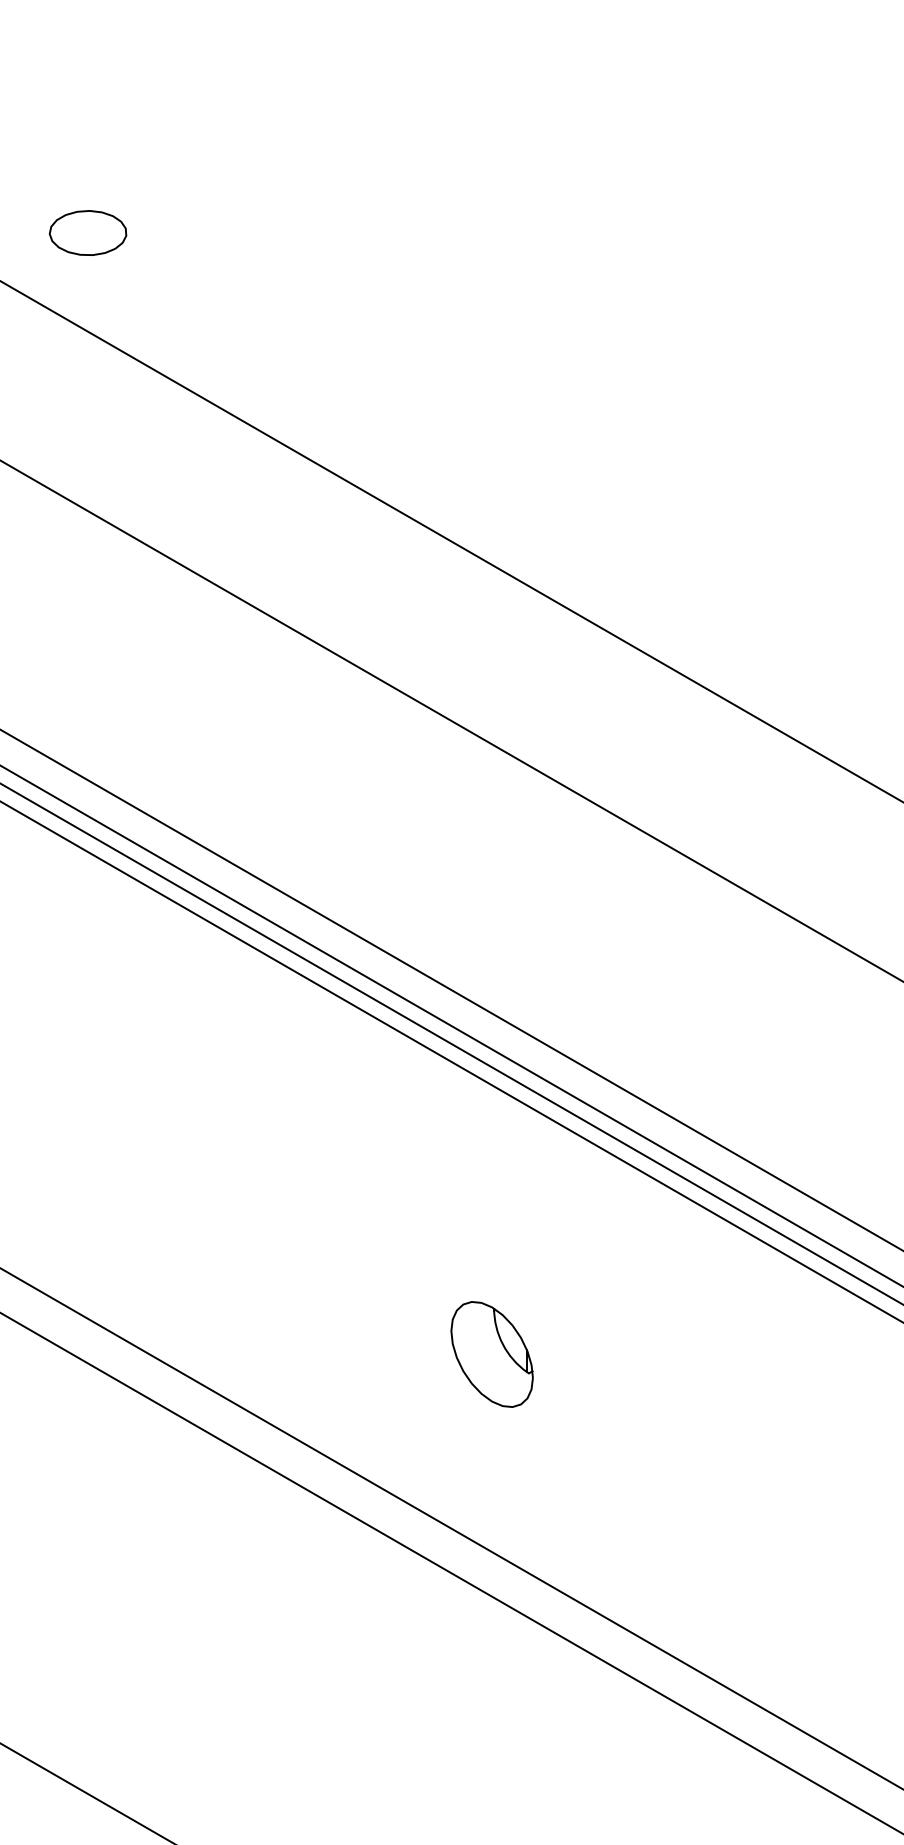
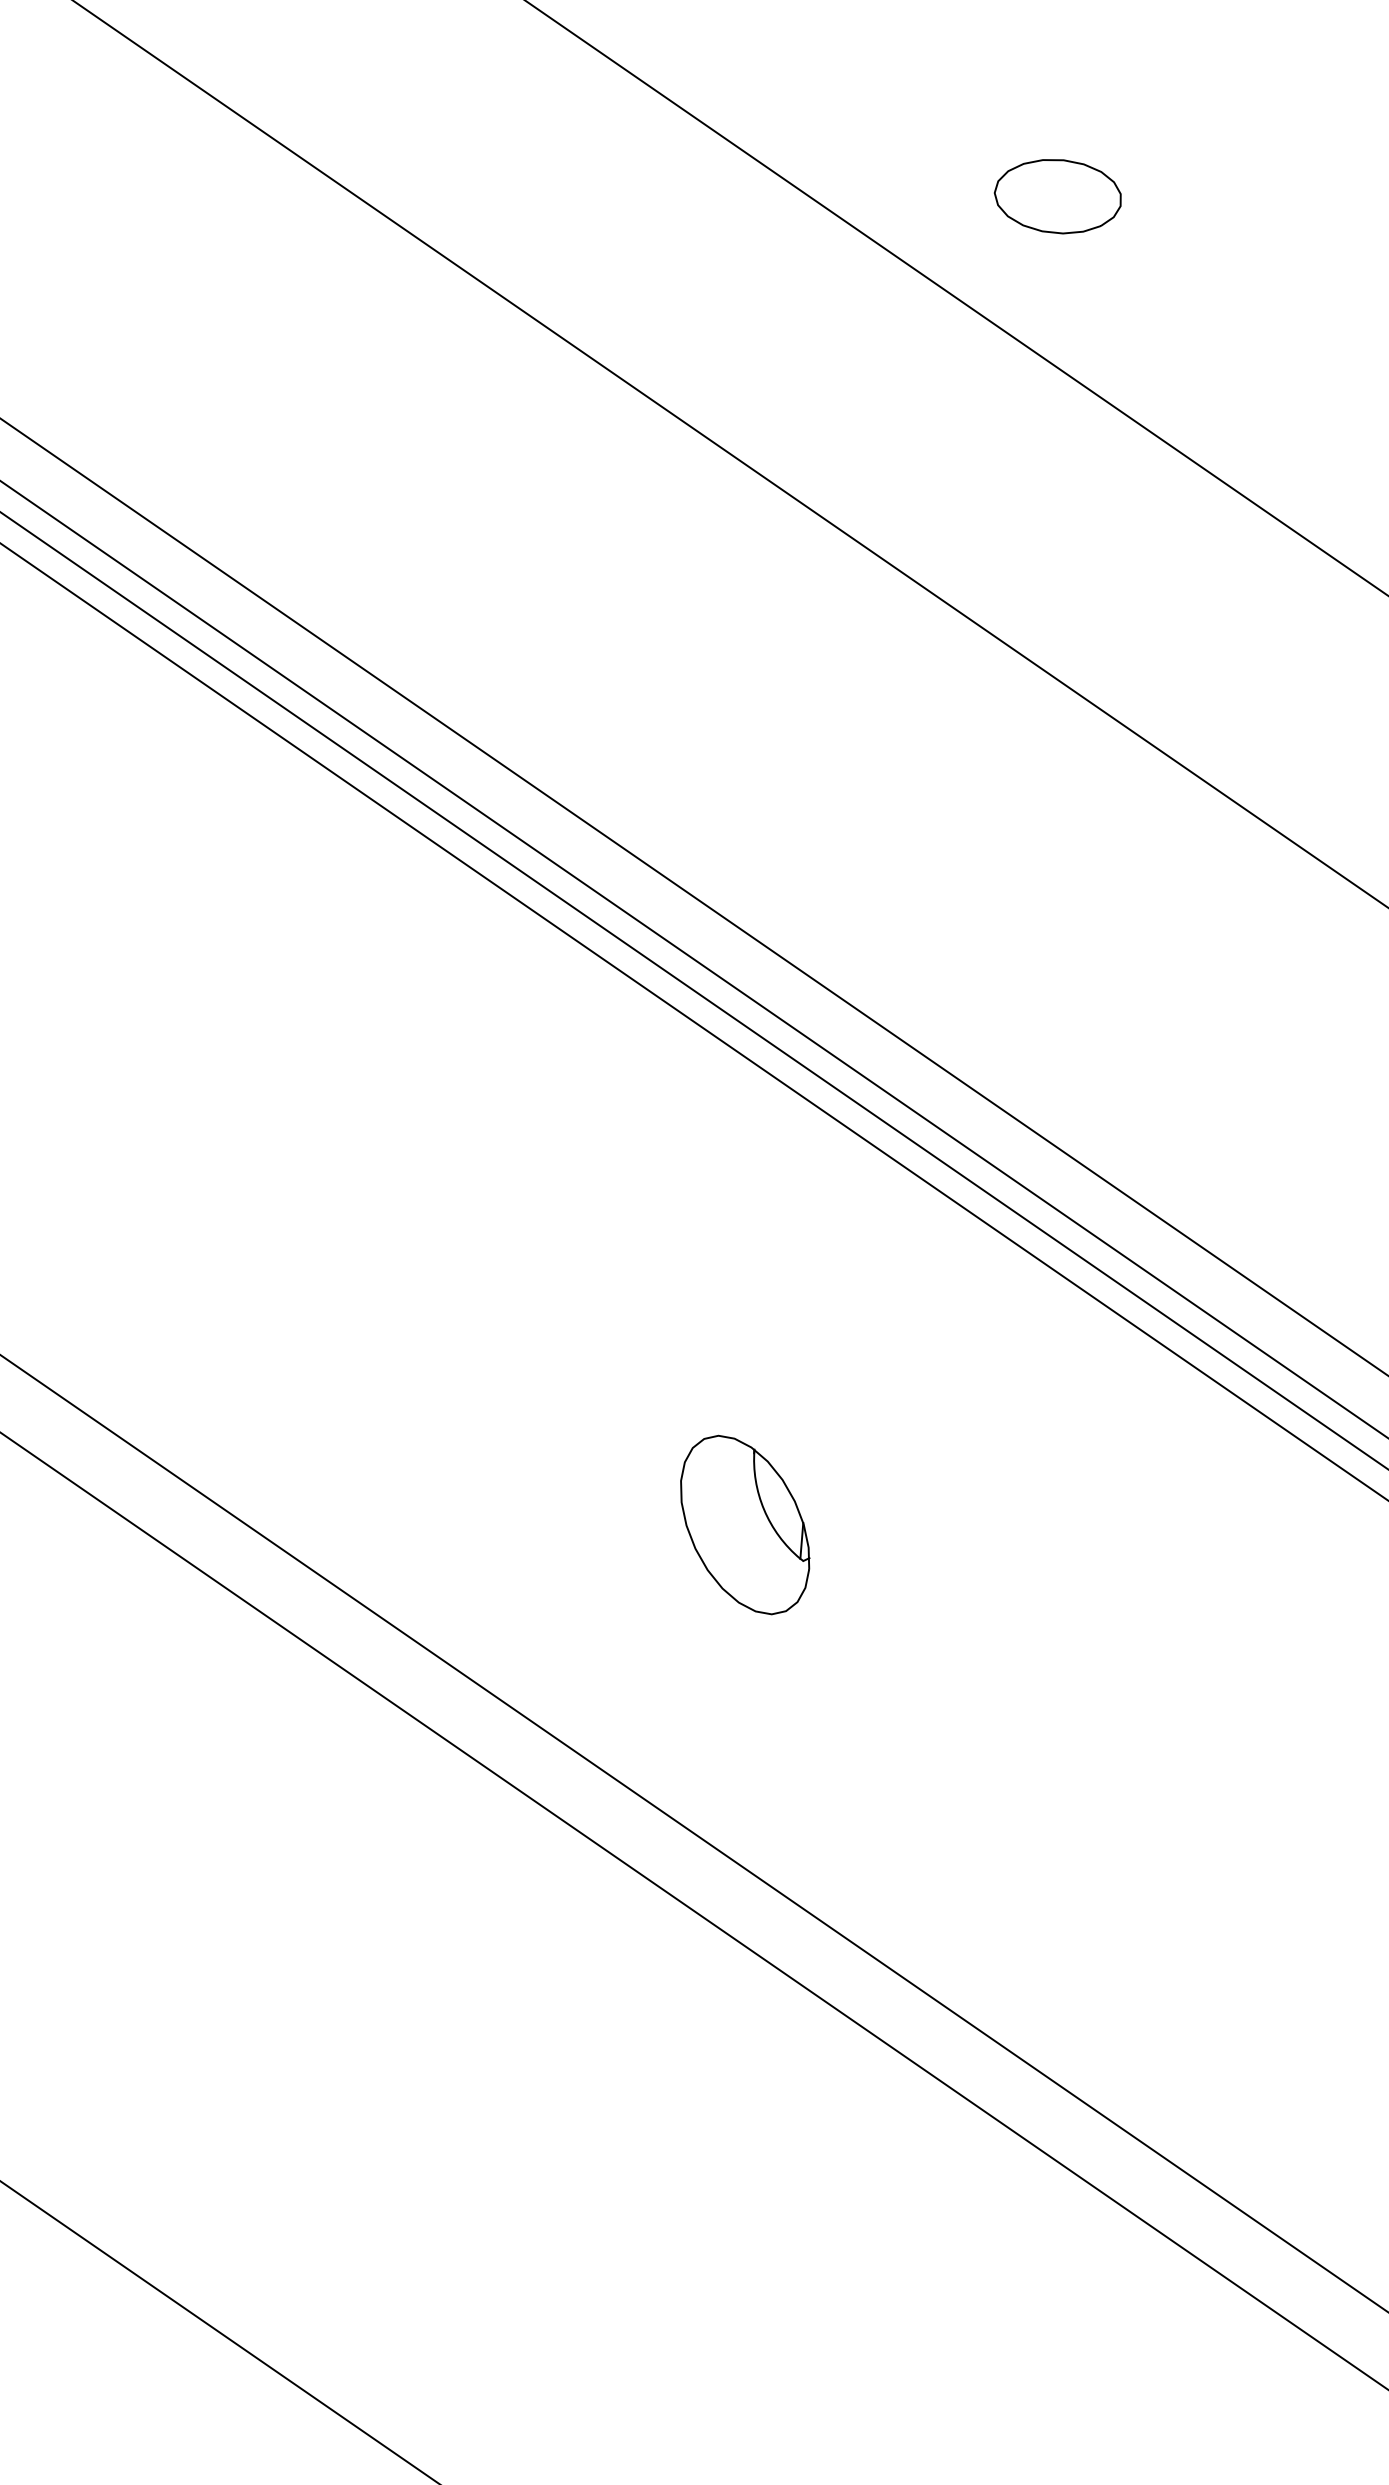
part: (616, 537) -> (1058, 195), added

